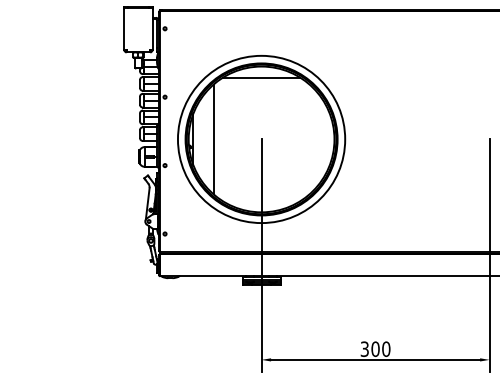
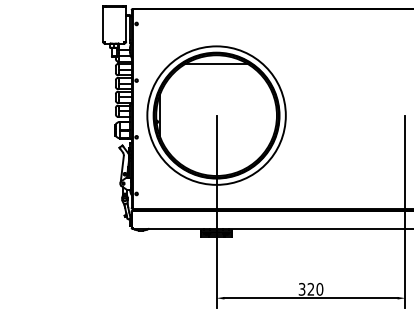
line: (213, 139) -> (176, 115), removed
text: (374, 349) -> (310, 289), 300 -> 320

